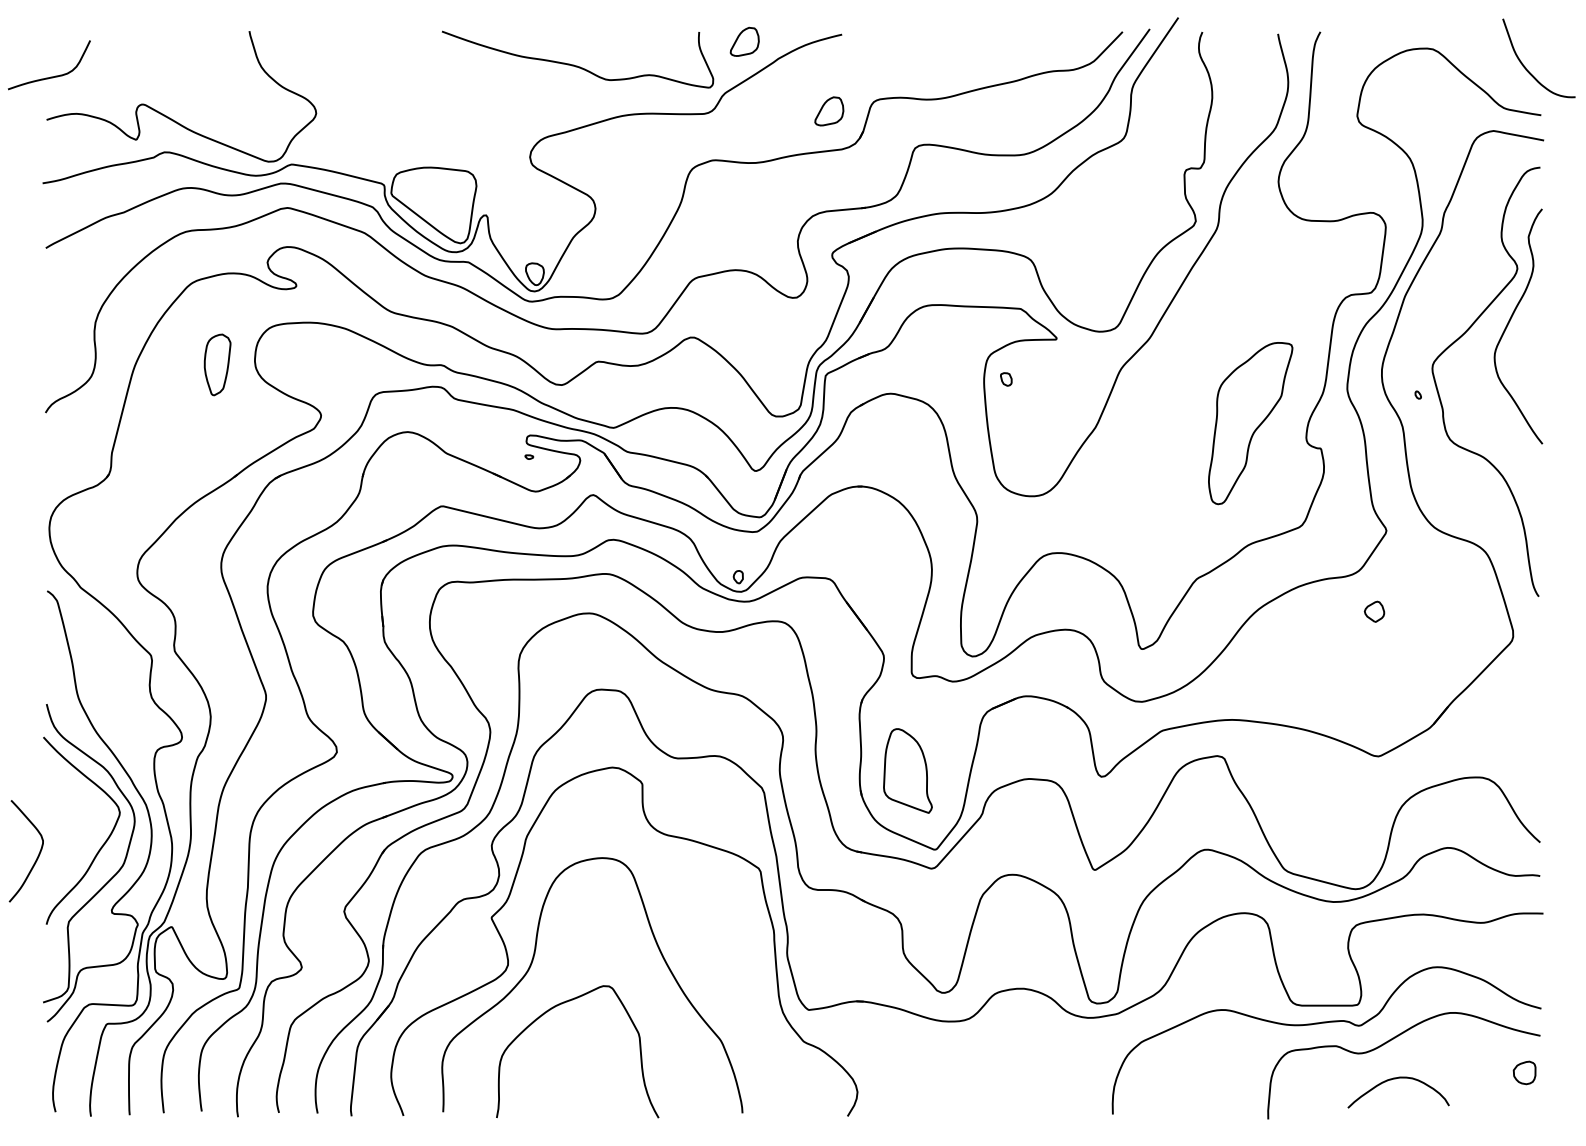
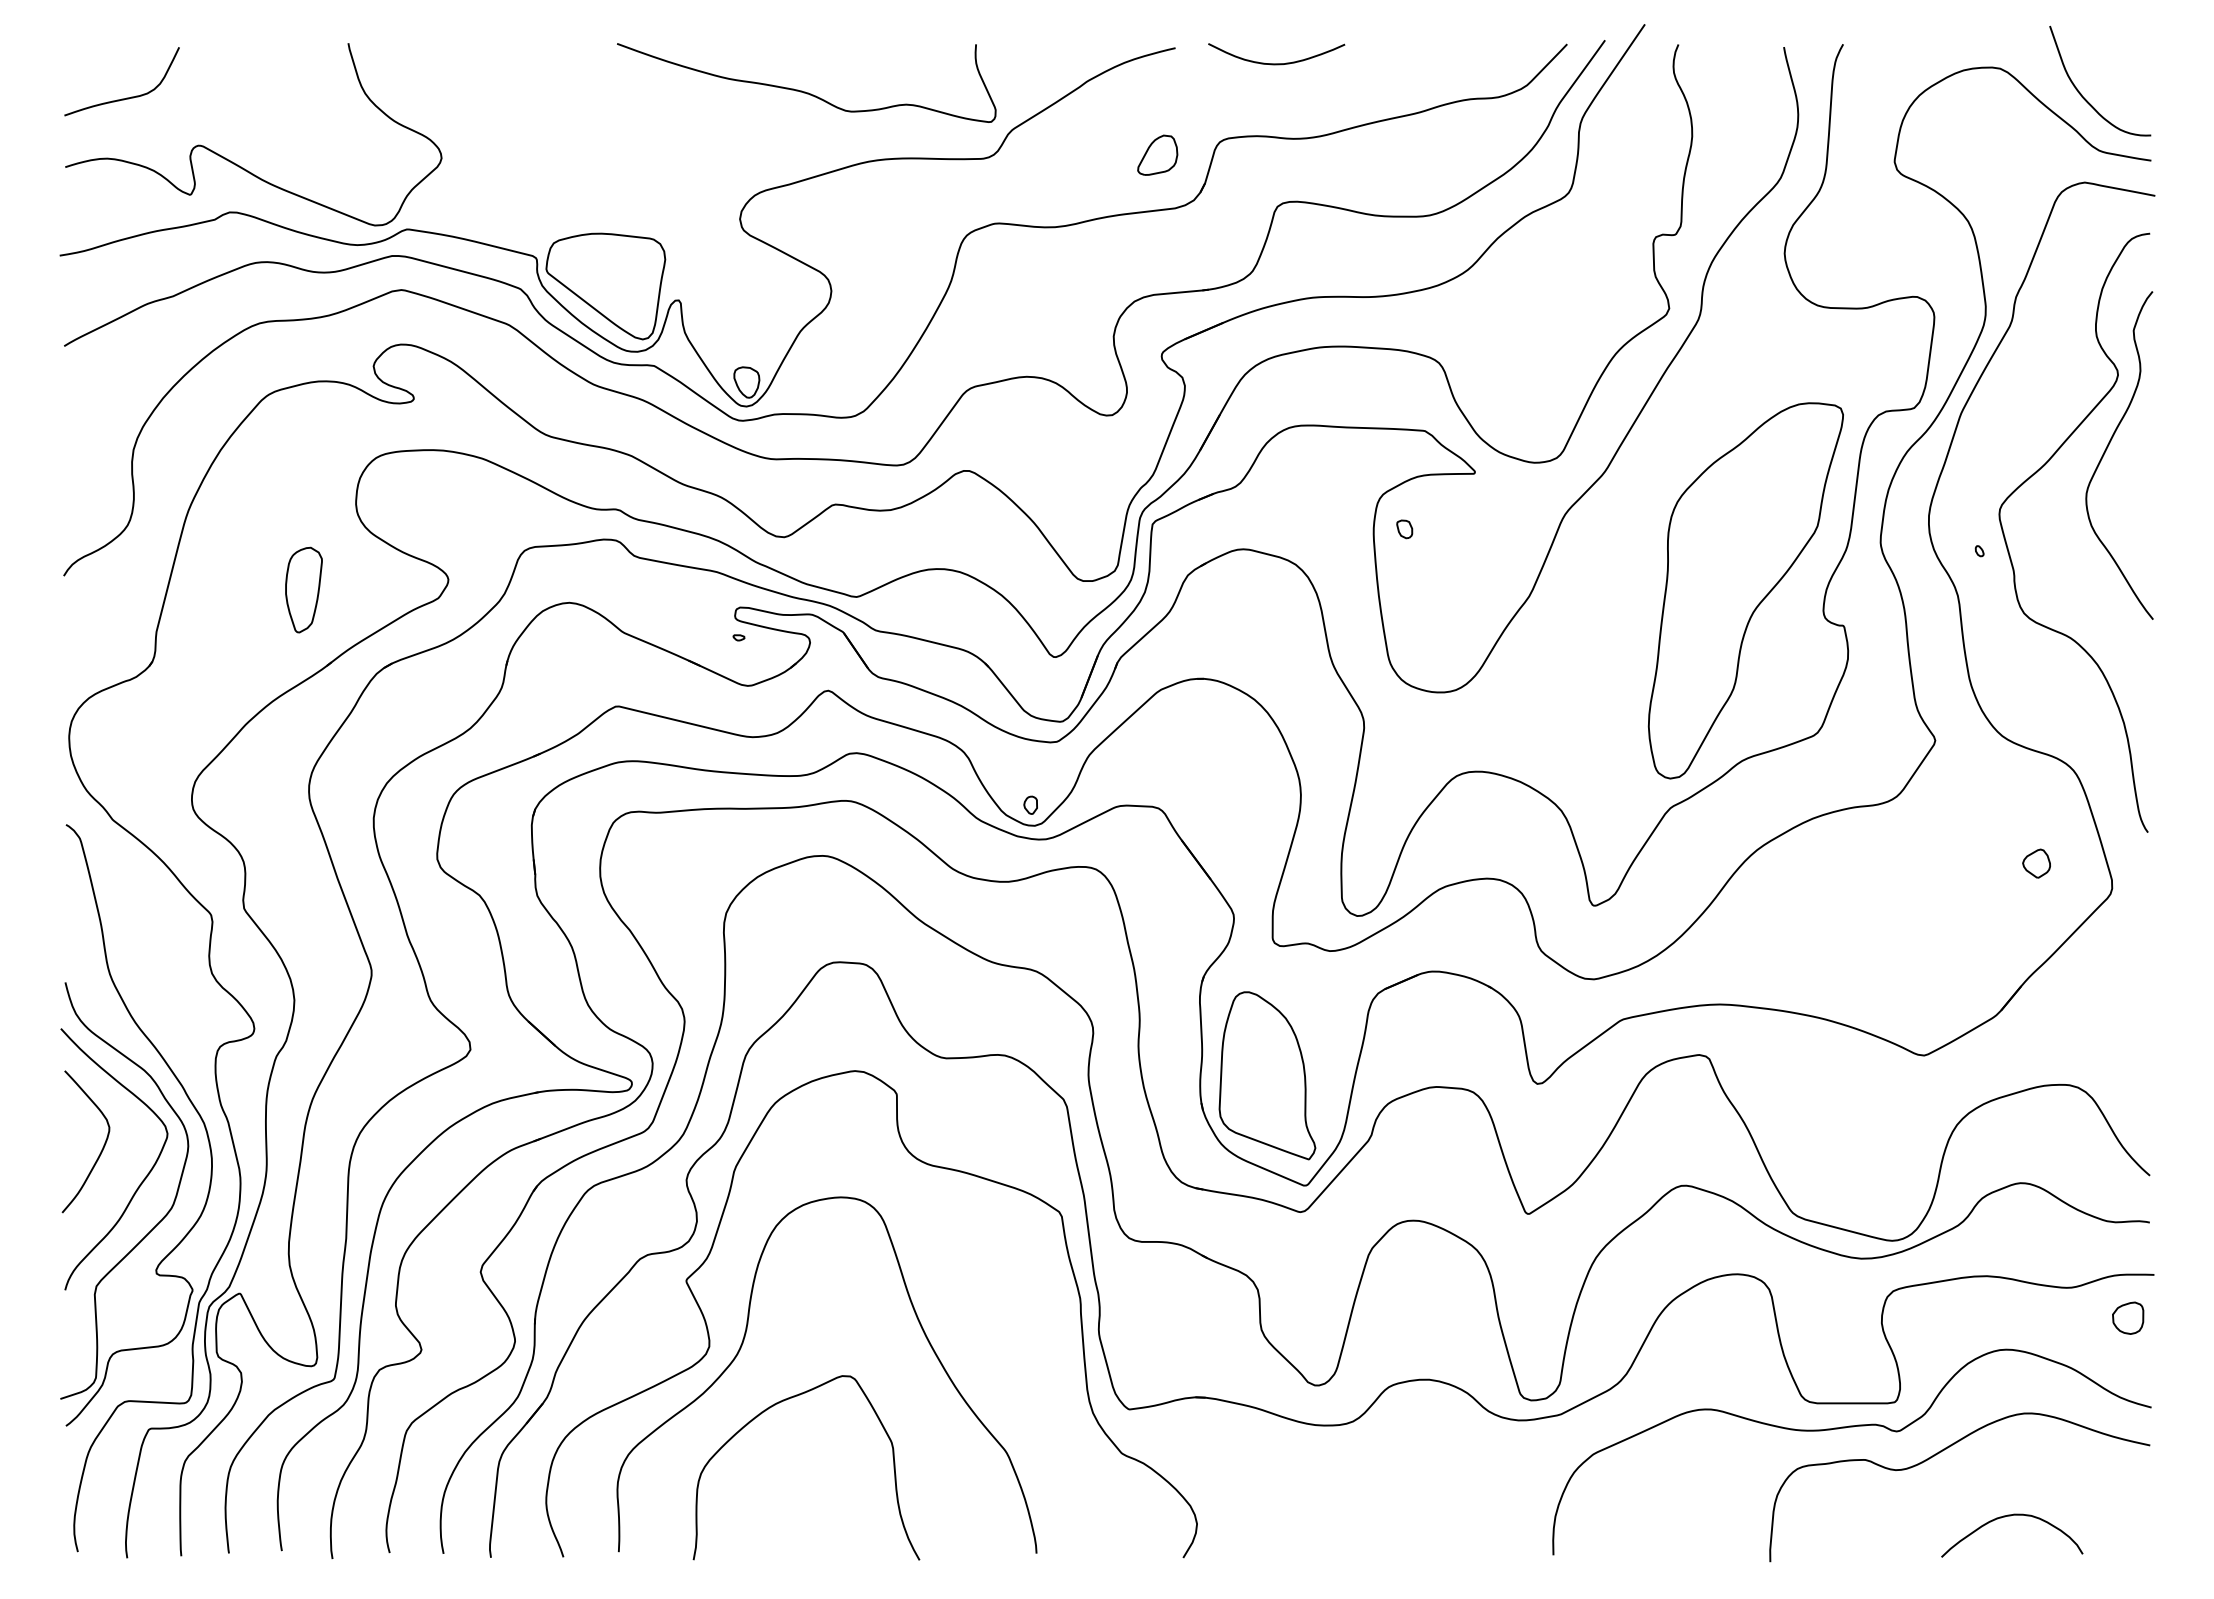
part: (744, 41) -> (1039, 57), removed
curve: (914, 45) -> (1276, 63), added
curve: (1525, 67) -> (2081, 93), moved
curve: (52, 76) -> (126, 97), moved
part: (217, 364) -> (303, 589), moved
part: (1250, 423) -> (1745, 590), size x1.67
part: (1374, 611) -> (2036, 863), moved
part: (907, 770) -> (1267, 1075), size x1.43
curve: (37, 856) -> (101, 1149), moved
part: (1524, 1072) -> (2128, 1317), moved
curve: (1397, 1078) -> (2010, 1516), moved

